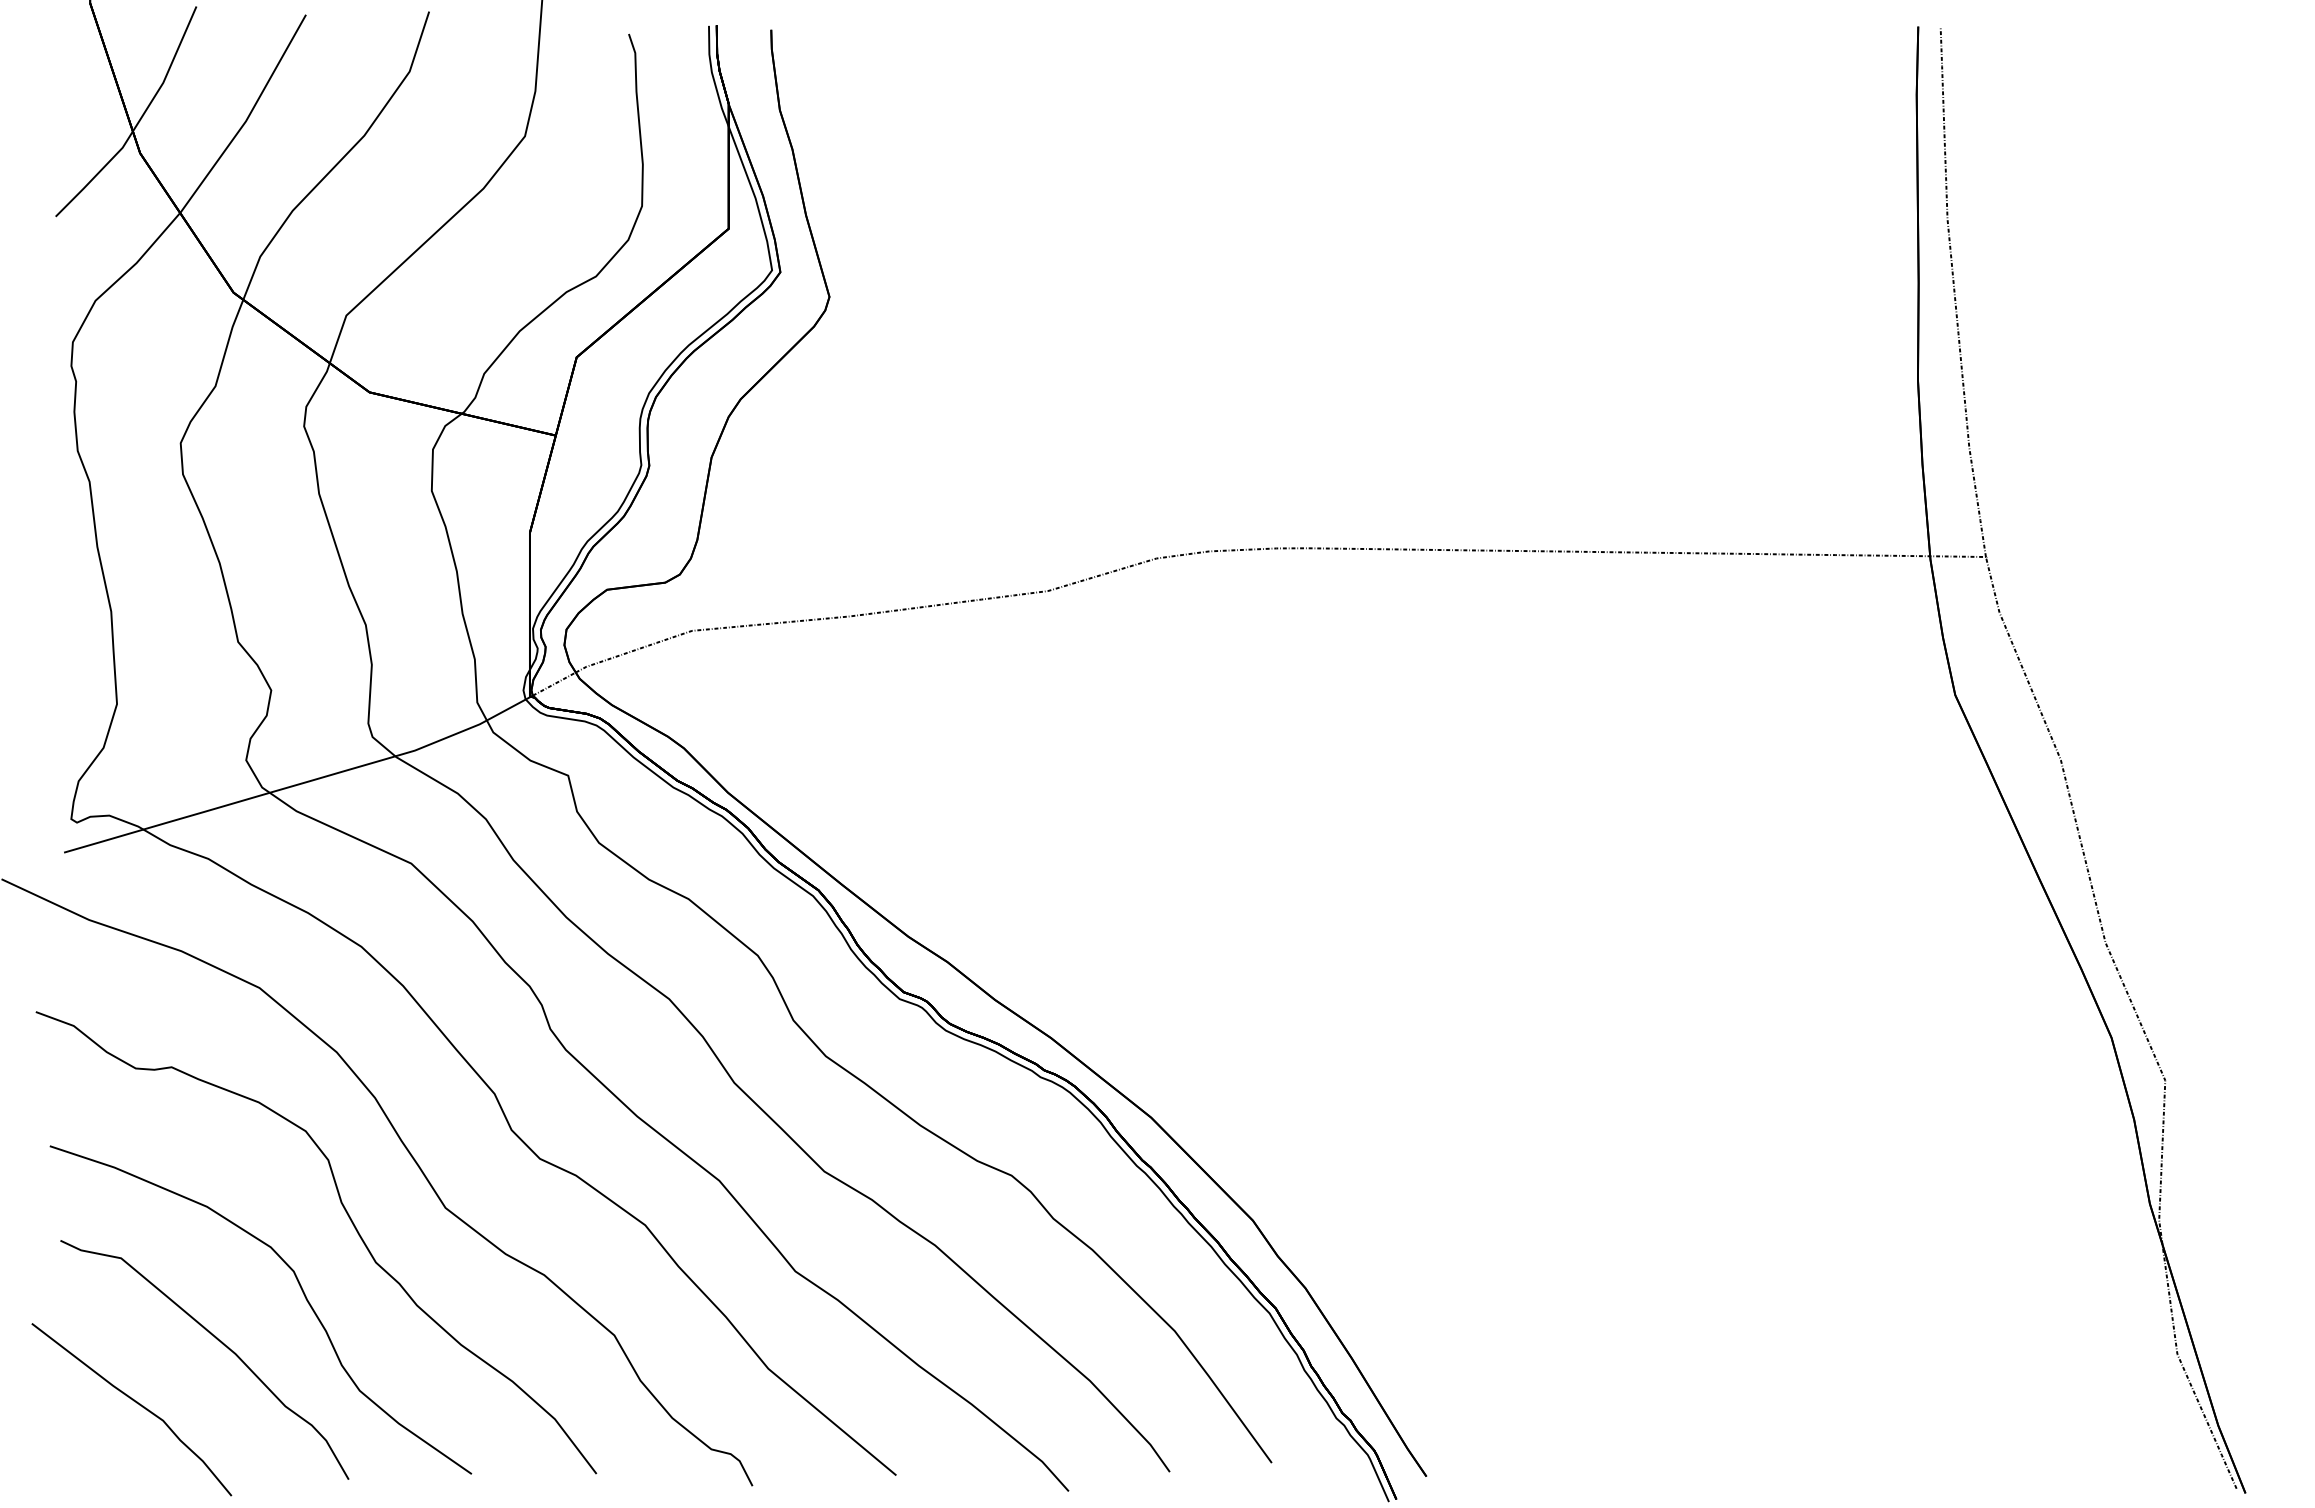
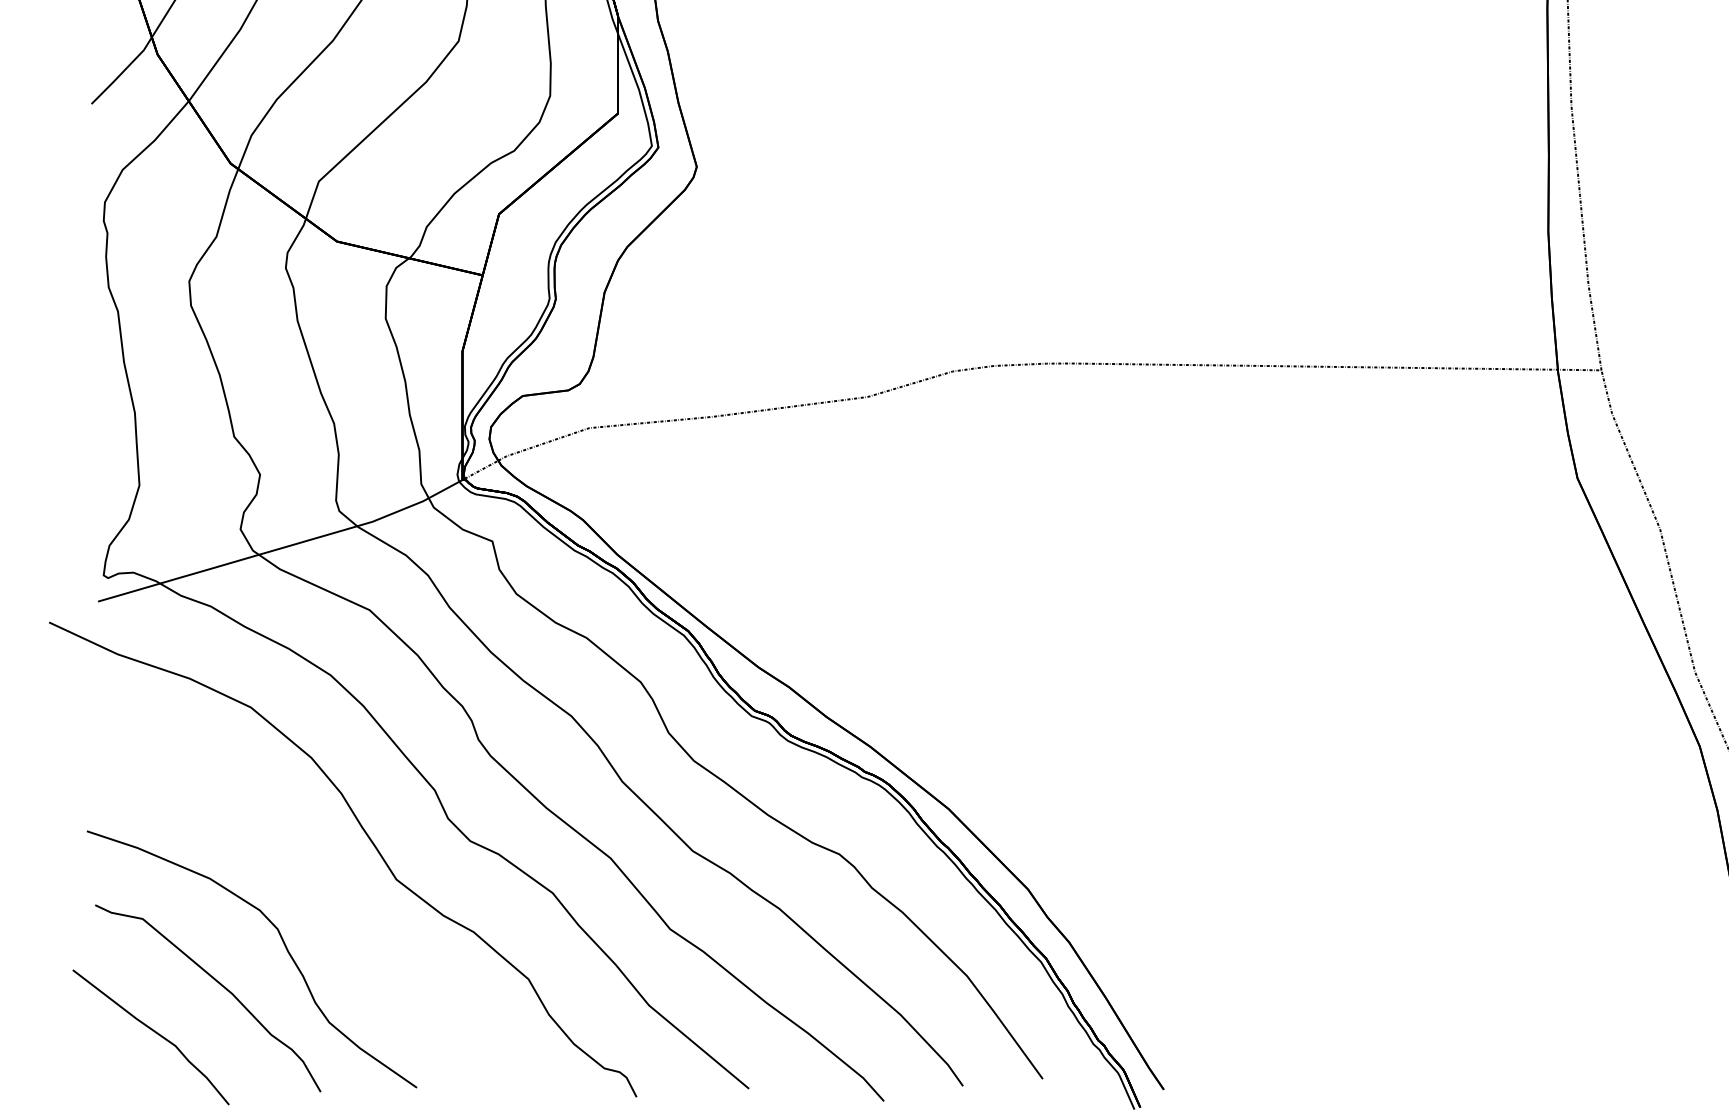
part: (349, 1219) -> (321, 888), removed

